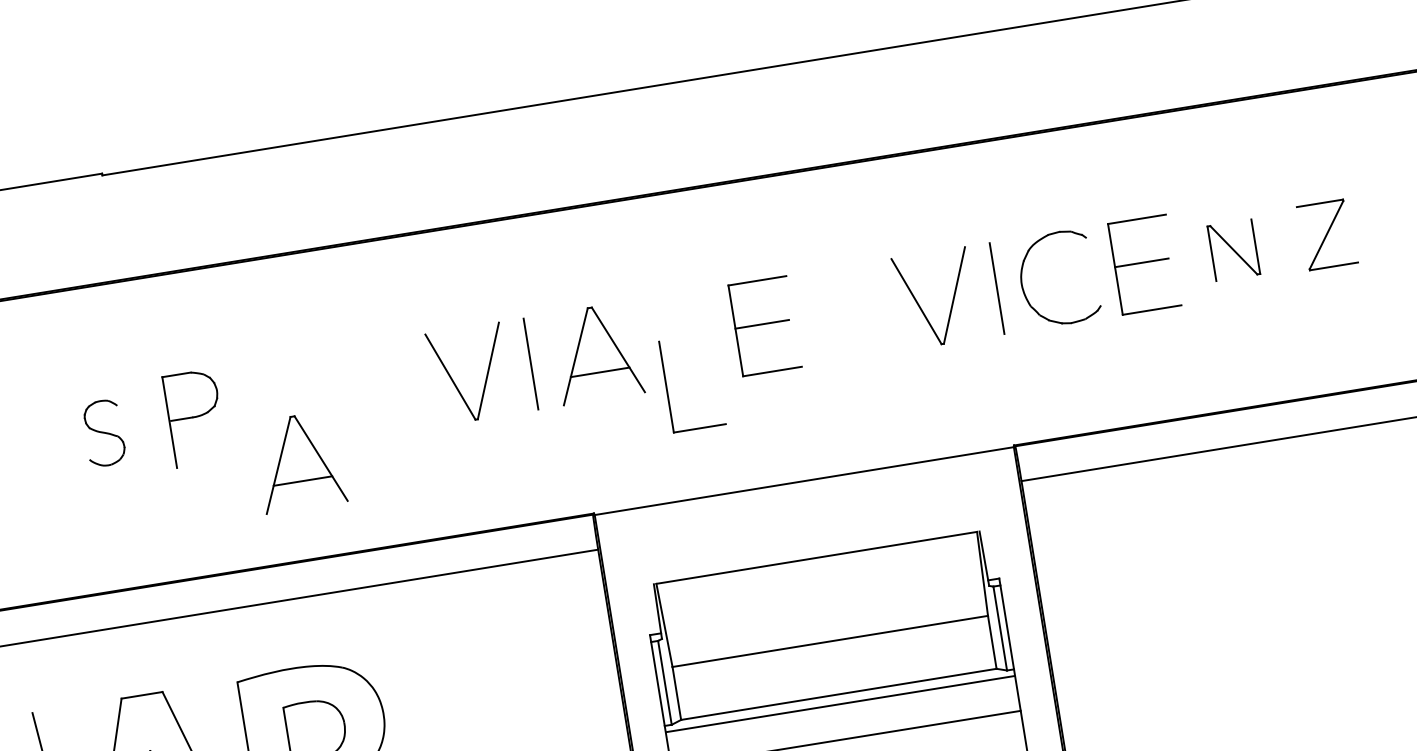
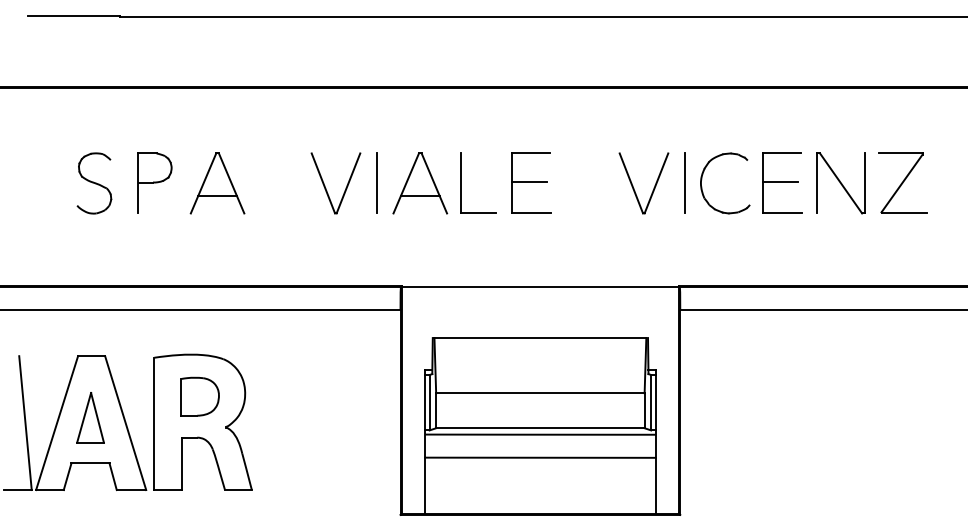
part: (1326, 233) -> (902, 182), size x1.43
part: (1232, 250) -> (840, 183), size x1.67
part: (666, 385) -> (461, 182), moved
part: (104, 433) -> (94, 183), size x1.43
part: (299, 462) -> (217, 183), moved

